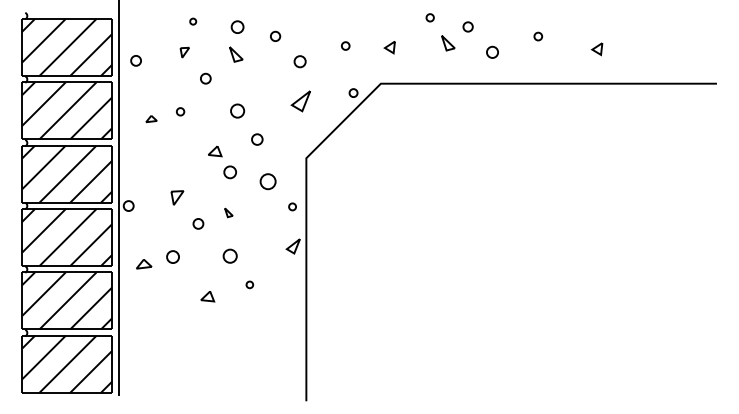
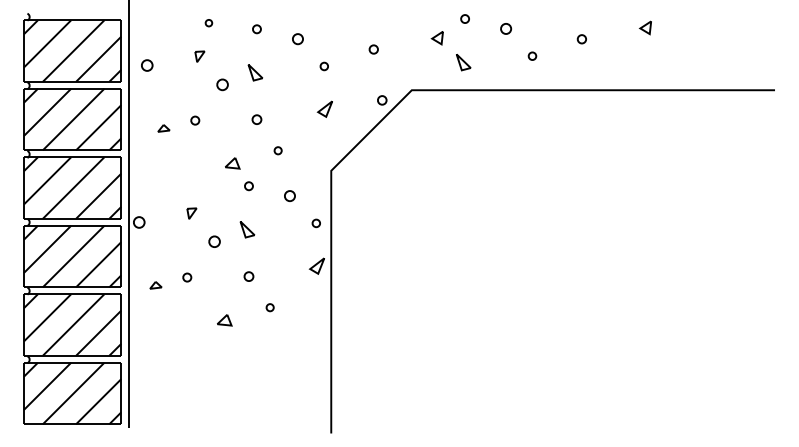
part: (237, 27) -> (256, 29), size x0.62
part: (448, 43) -> (463, 62), moved
part: (388, 47) -> (436, 38), moved
part: (596, 48) -> (644, 27), moved
part: (492, 51) -> (532, 55), size x0.62
part: (236, 54) -> (255, 72), moved
part: (299, 61) -> (323, 66), size x0.62
part: (300, 100) -> (324, 108), size x0.71
part: (237, 110) -> (256, 119), size x0.62
part: (256, 139) -> (277, 150), size x0.62
part: (229, 172) -> (248, 186), size x0.62
part: (267, 181) -> (289, 195), size x0.62
part: (177, 197) -> (191, 213), size x0.71
part: (228, 212) -> (247, 229), size x1.67
part: (173, 256) -> (187, 277), size x0.62
part: (229, 256) -> (248, 276), size x0.62
part: (143, 264) -> (155, 285), size x0.71

